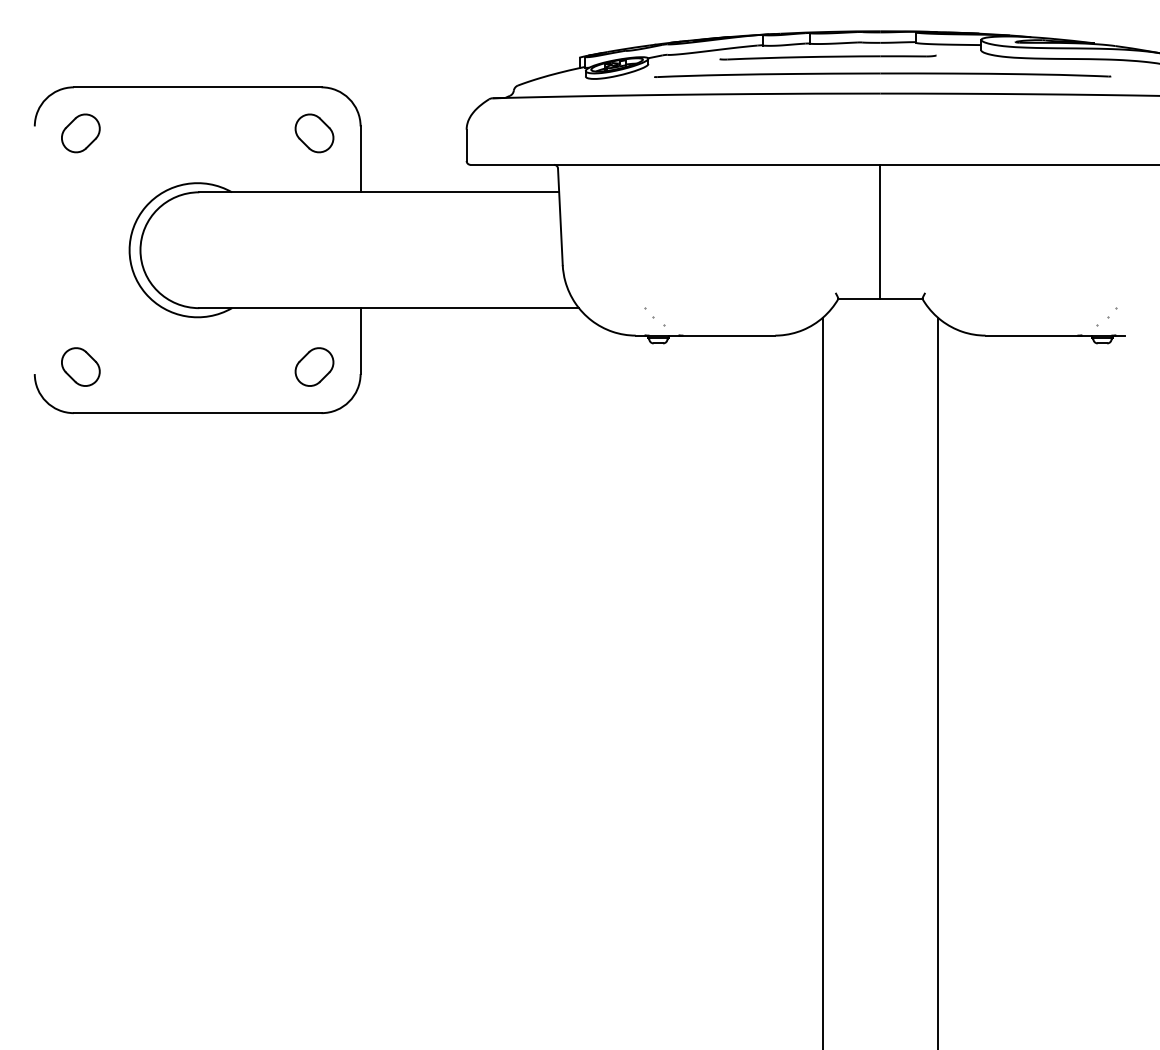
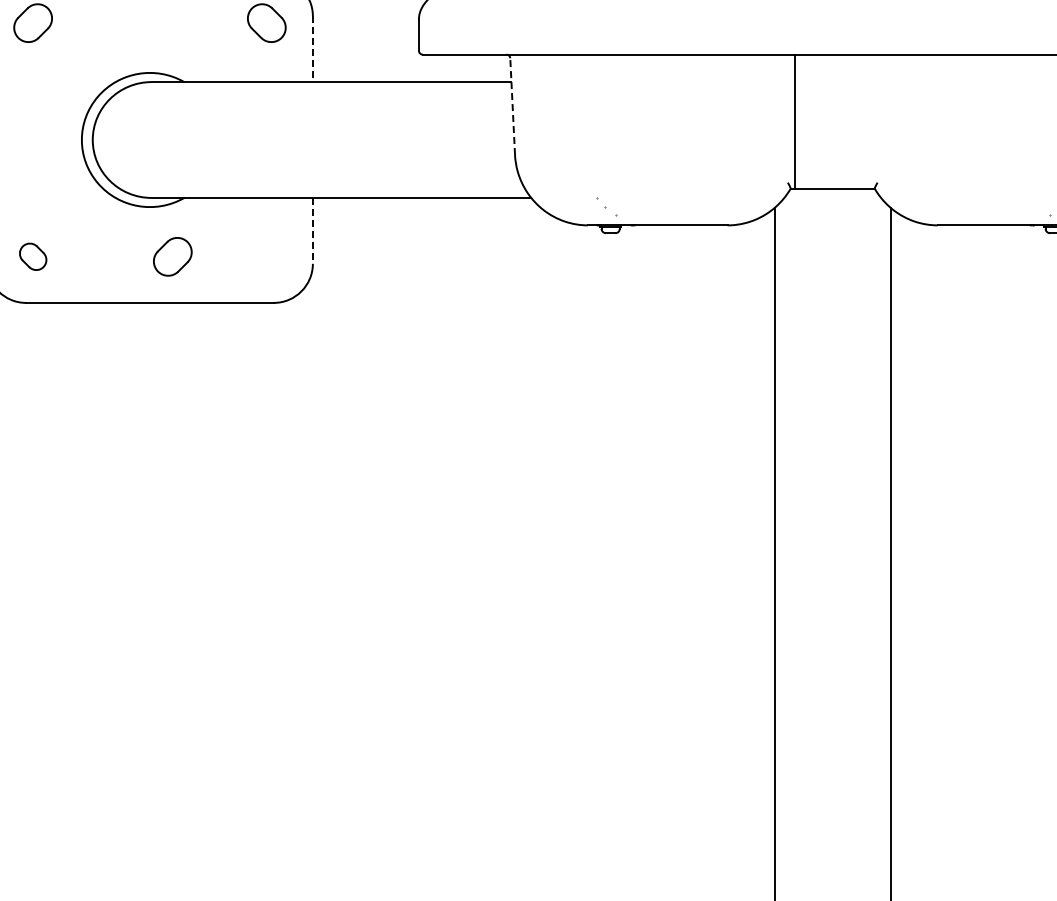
line: (360, 159) -> (312, 49), solid -> dashed
line: (560, 216) -> (512, 106), solid -> dashed
line: (880, 231) -> (794, 121), moved
line: (360, 341) -> (312, 231), solid -> dashed
part: (80, 366) -> (32, 256), size x0.7
part: (314, 366) -> (172, 256), moved

